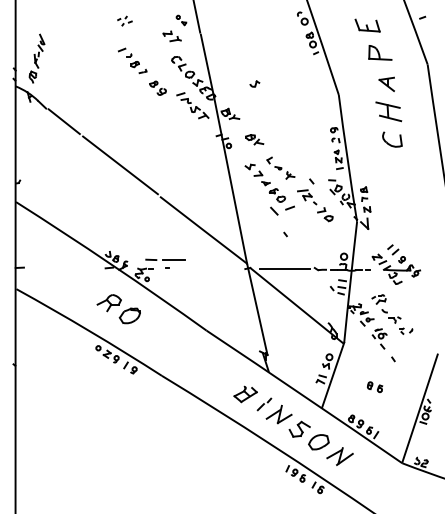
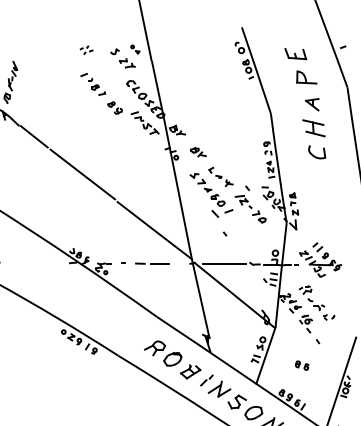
part: (254, 83) -> (114, 51), moved
line: (165, 259) -> (152, 263), moved
part: (118, 309) -> (162, 353), moved

